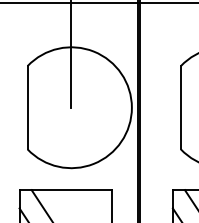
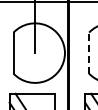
line: (181, 108) -> (89, 53), solid -> dashed

